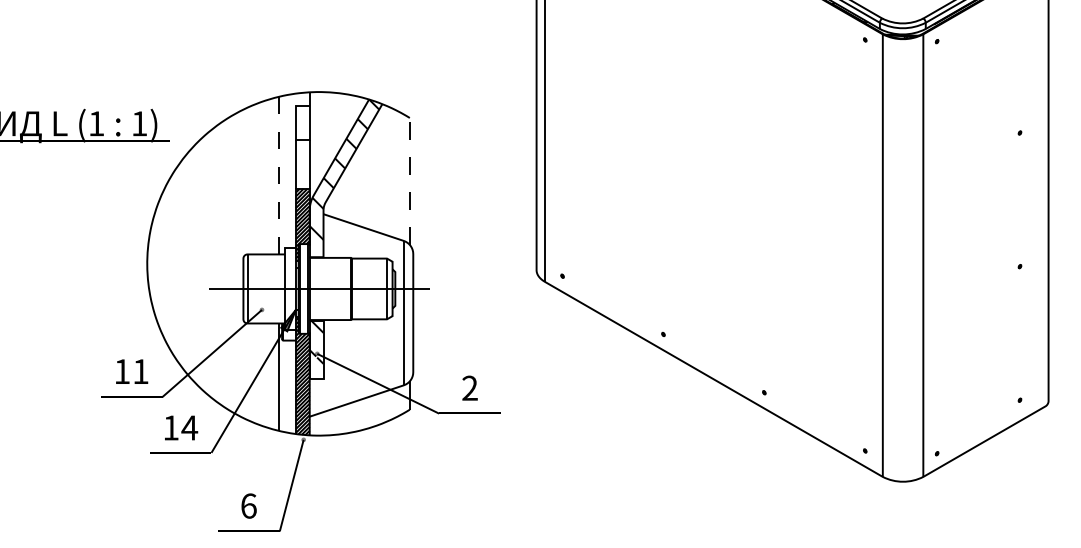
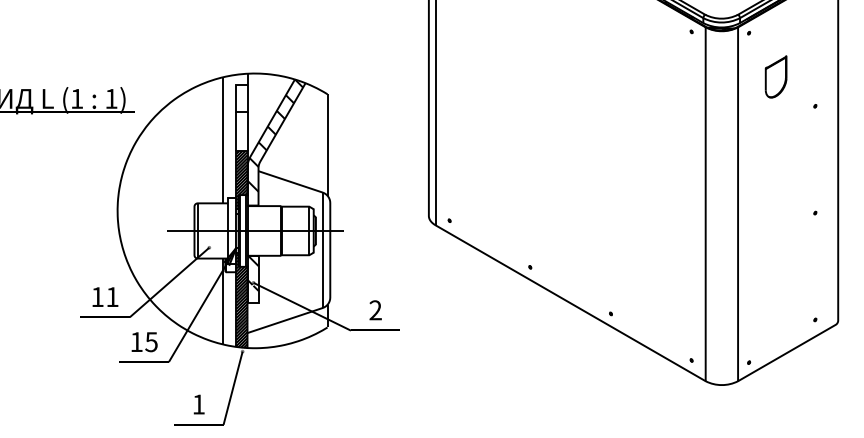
part: (970, 96) -> (775, 77), added
line: (279, 175) -> (223, 140), dashed -> solid
line: (409, 180) -> (327, 144), dashed -> solid
text: (189, 427) -> (151, 341), 14 -> 15
text: (248, 505) -> (198, 404), 6 -> 1

